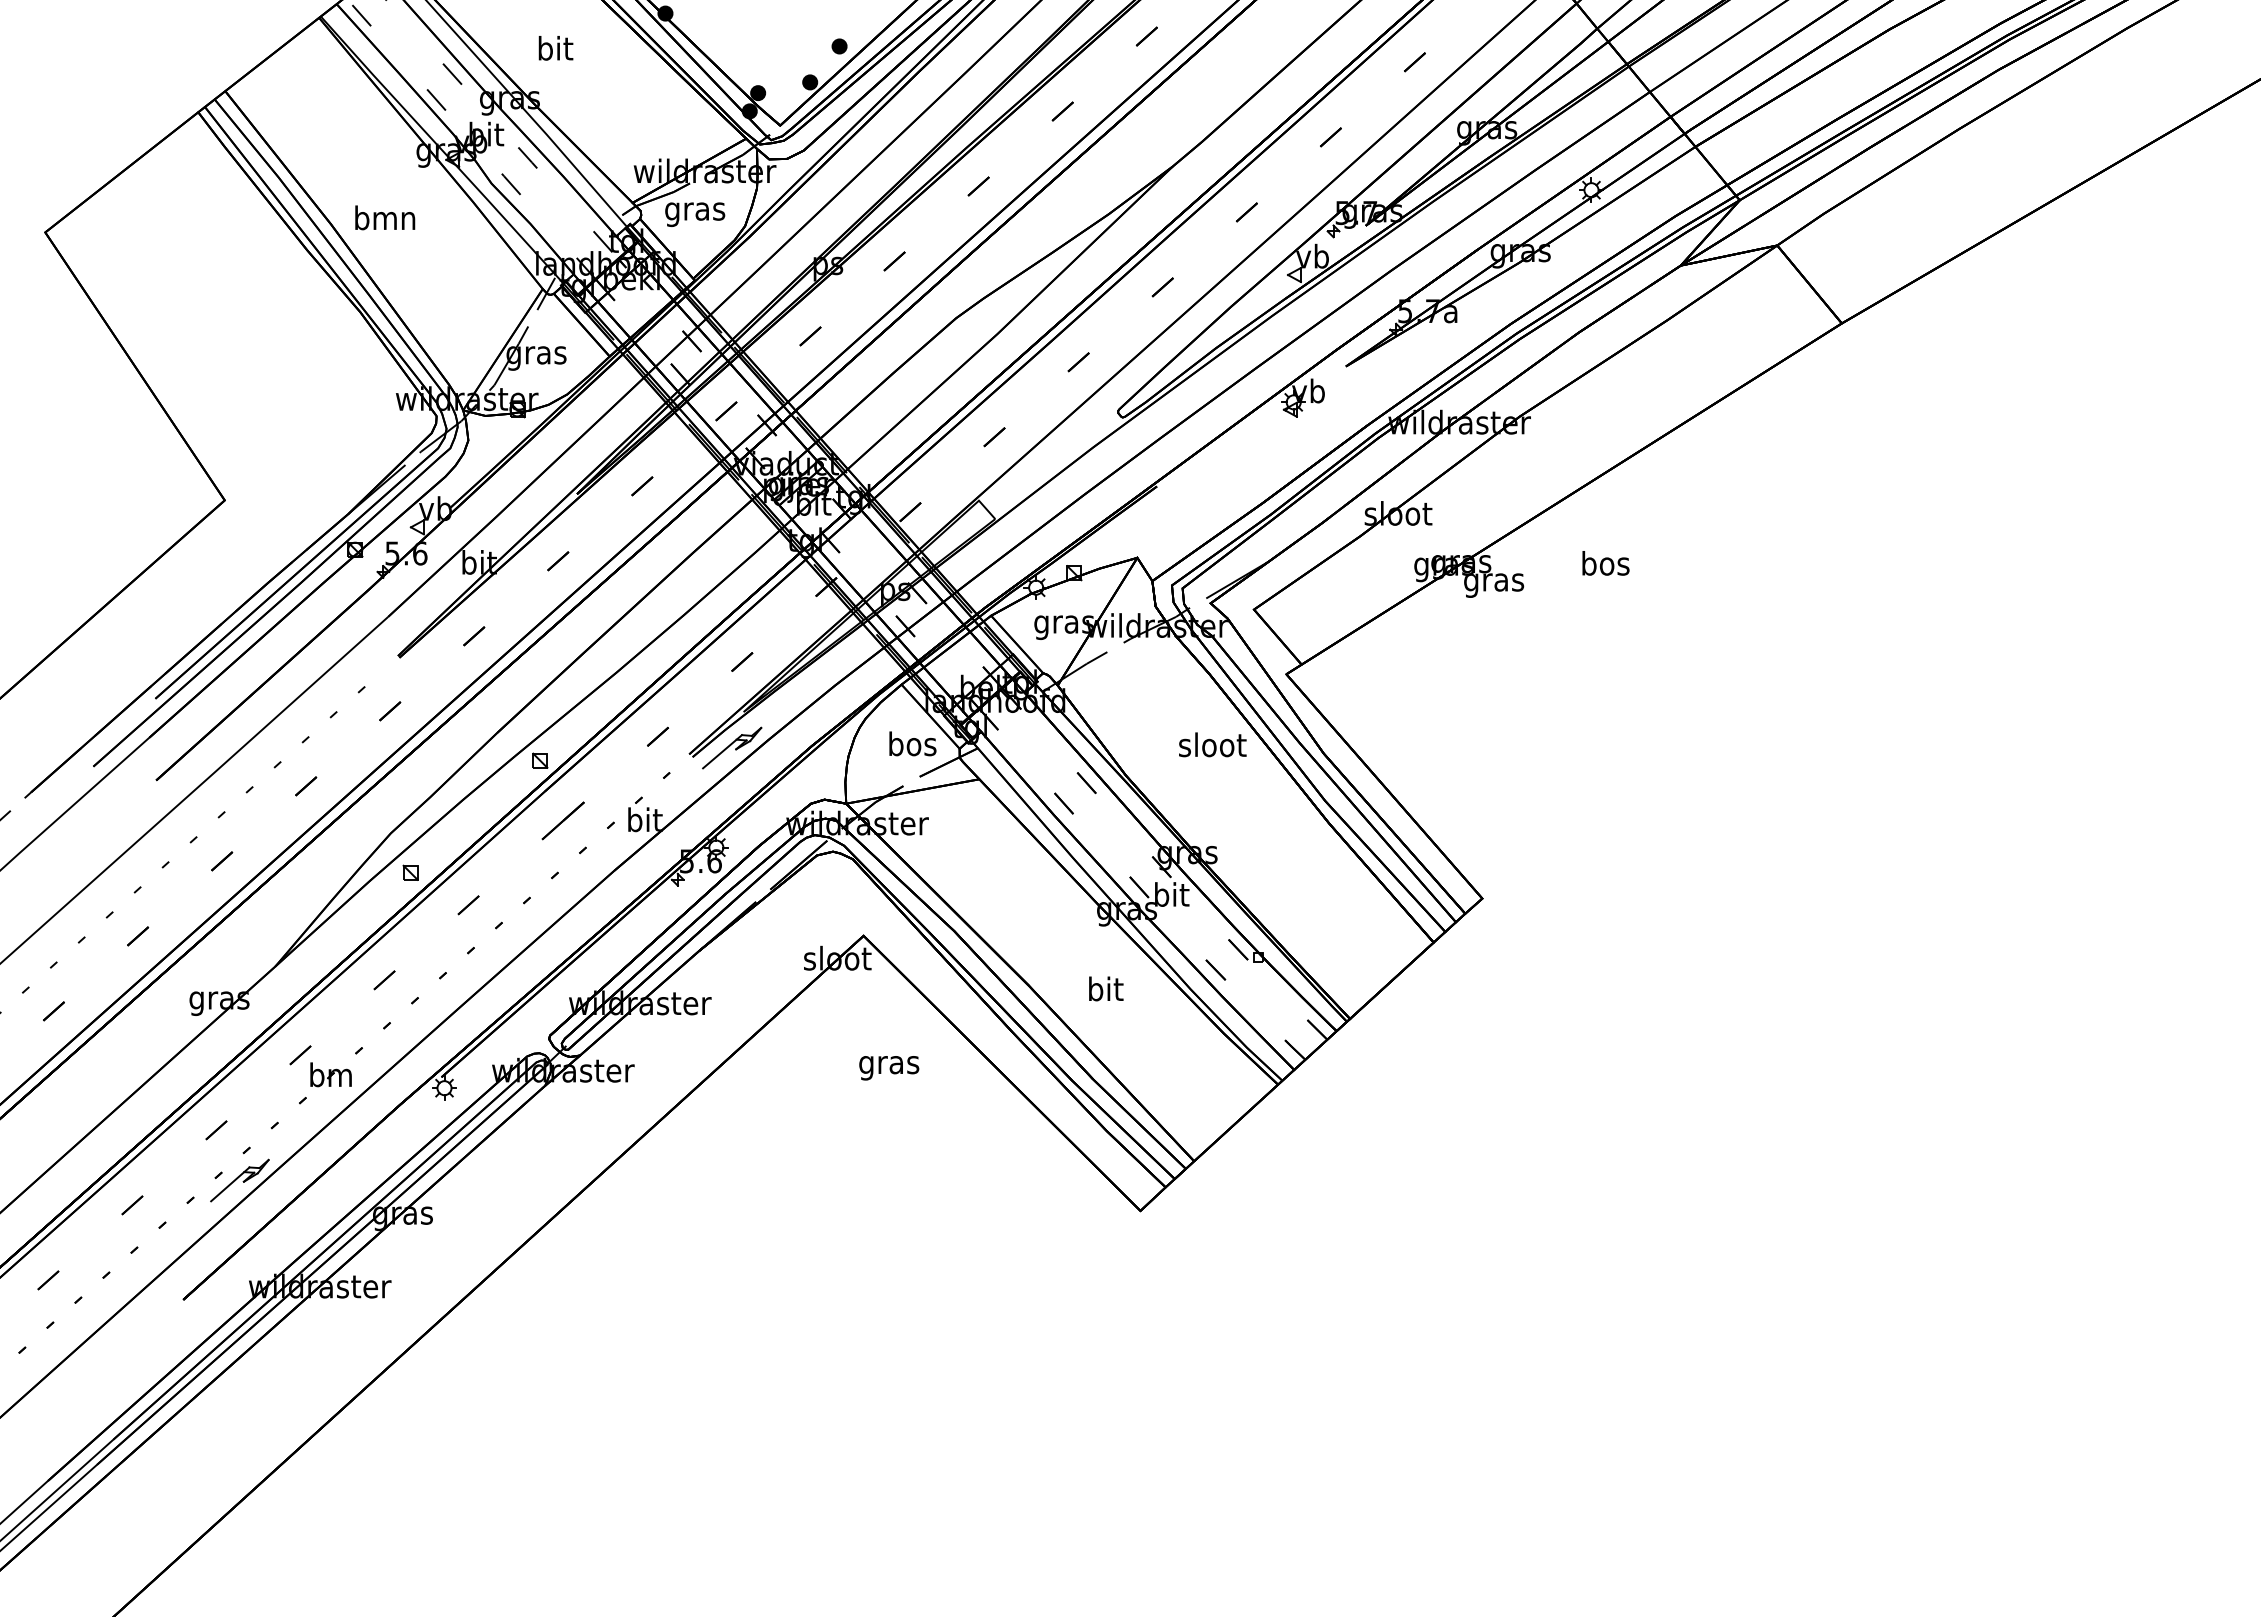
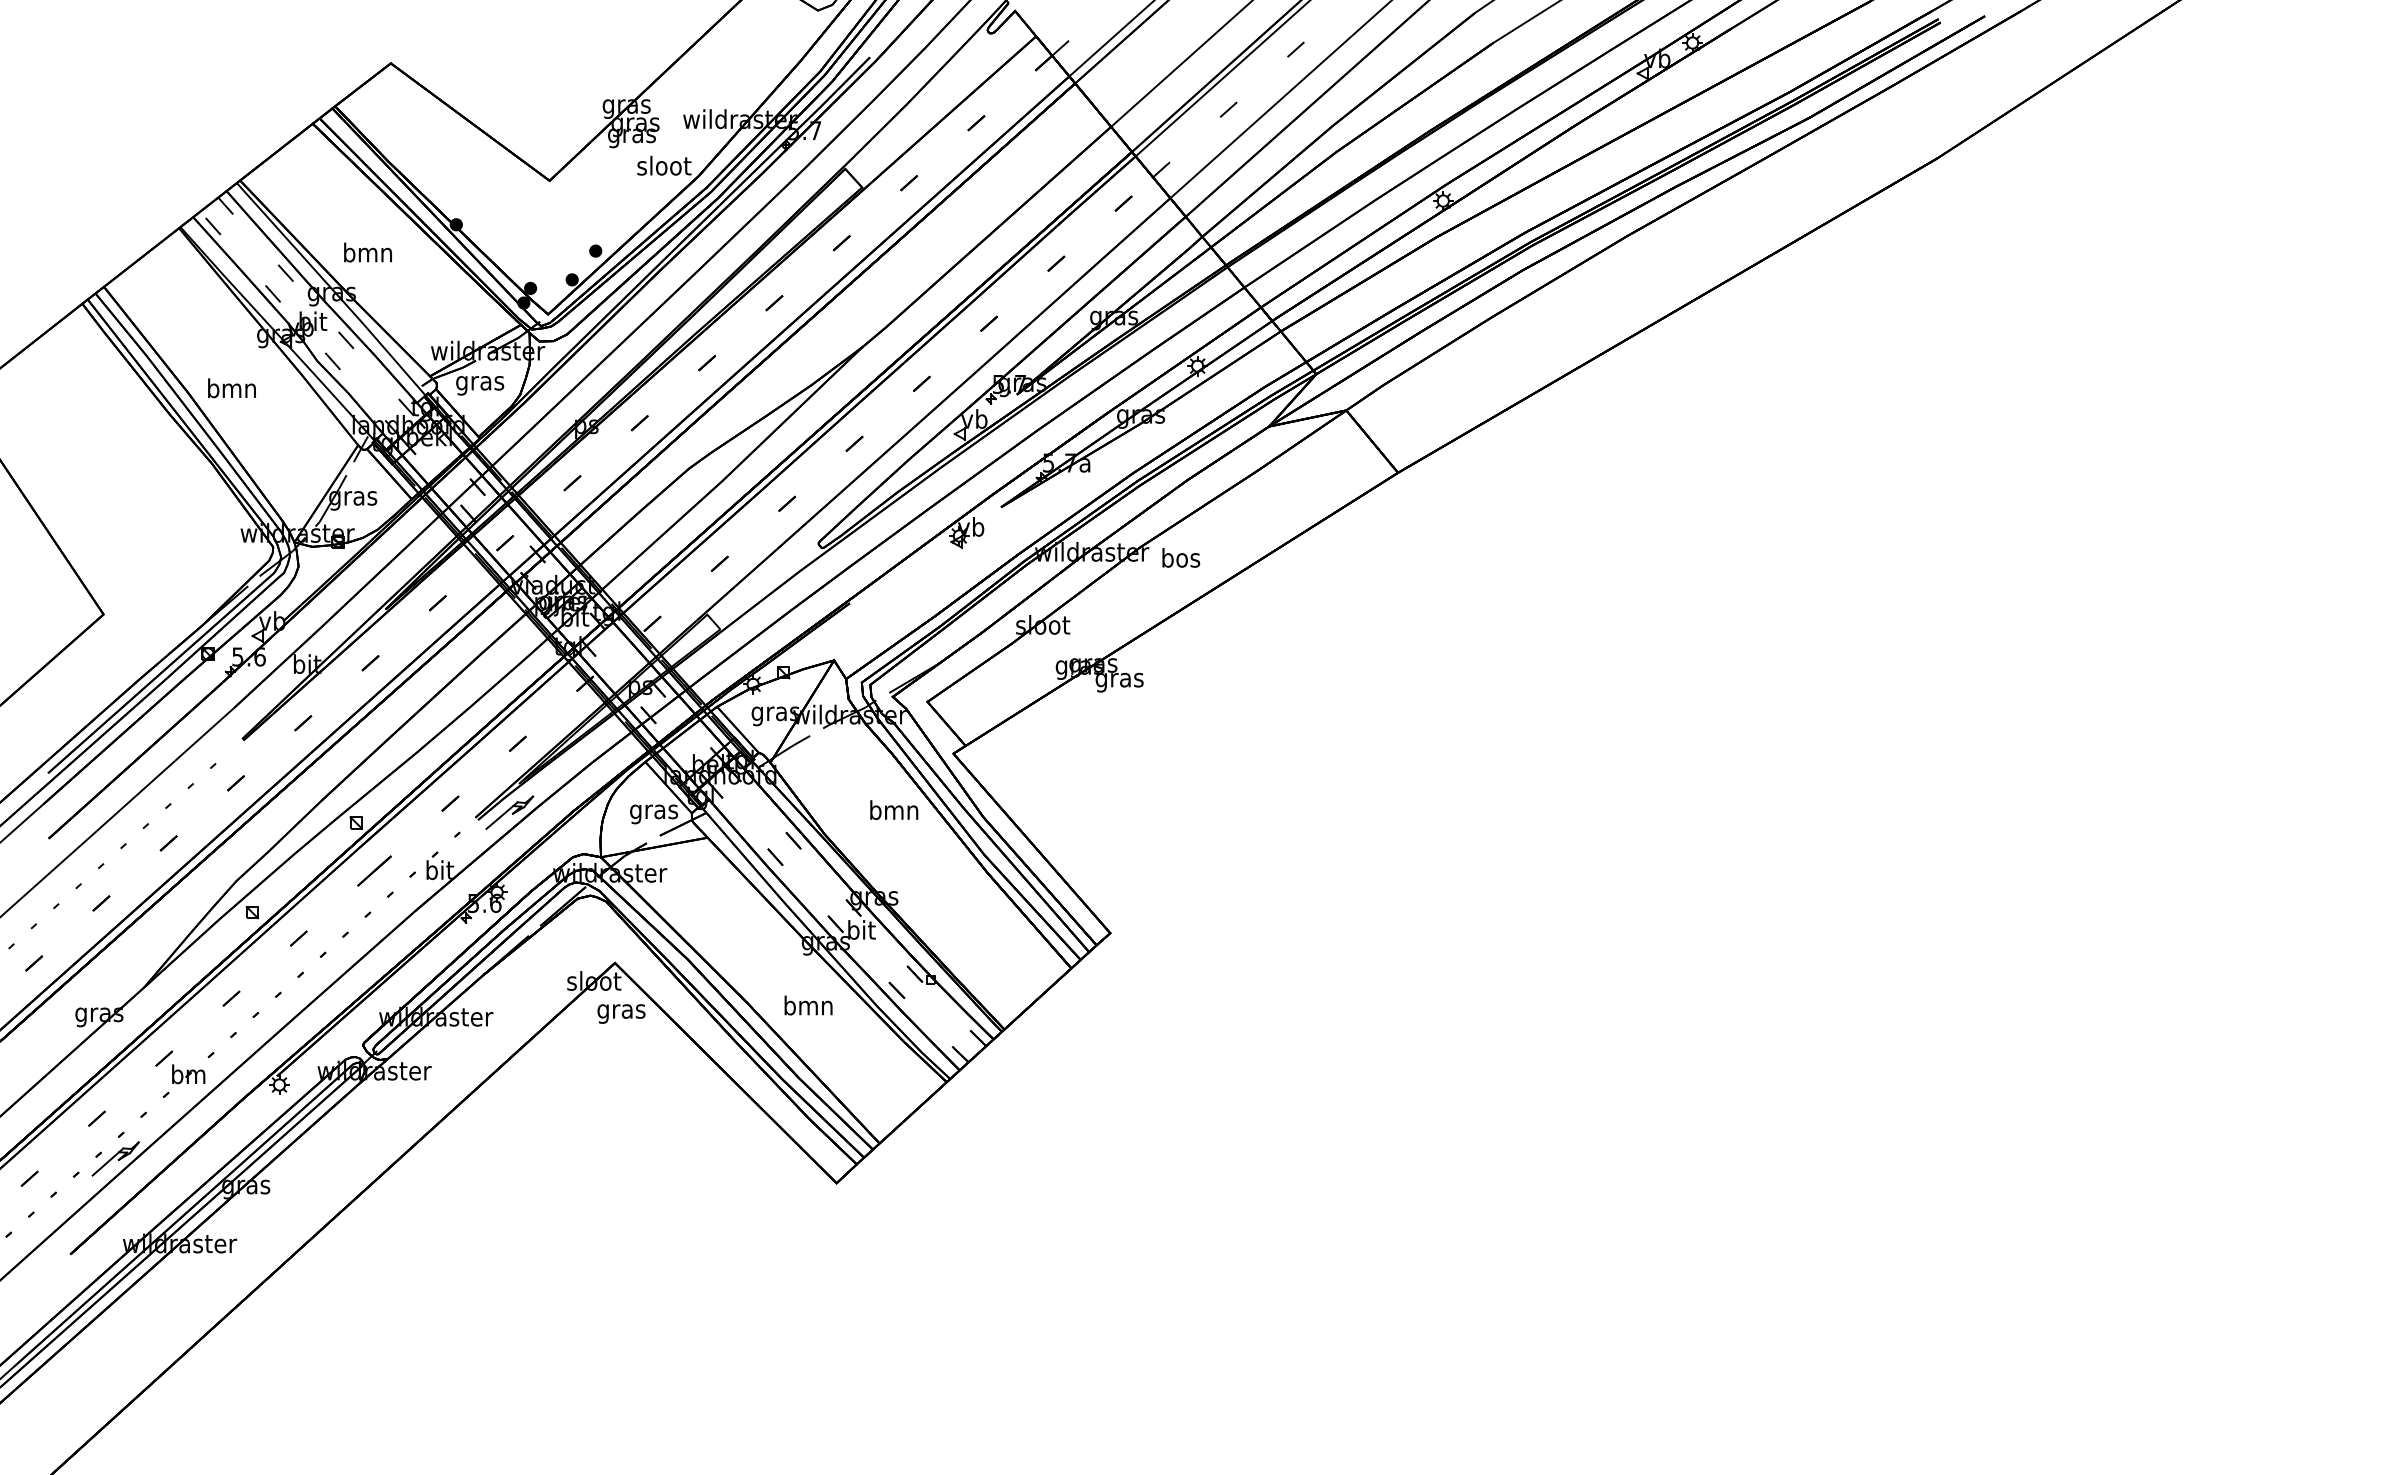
text: (554, 48) -> (367, 252), bit -> bmn
text: (1606, 562) -> (1181, 557), moved
text: (1212, 745) -> (894, 810), sloot -> bmn
text: (912, 746) -> (654, 811), bos -> gras
text: (1105, 988) -> (808, 1005), bit -> bmn
text: (889, 1067) -> (621, 1013), moved

